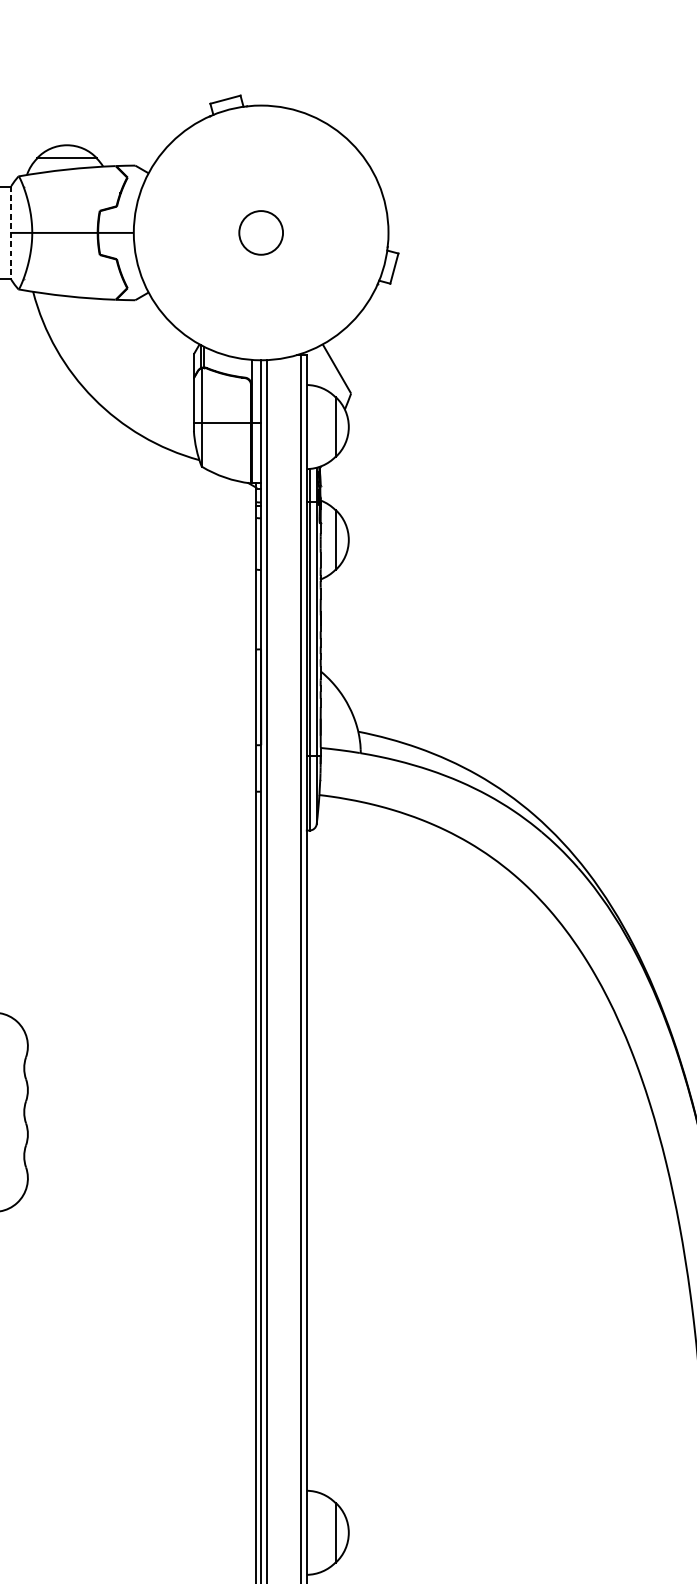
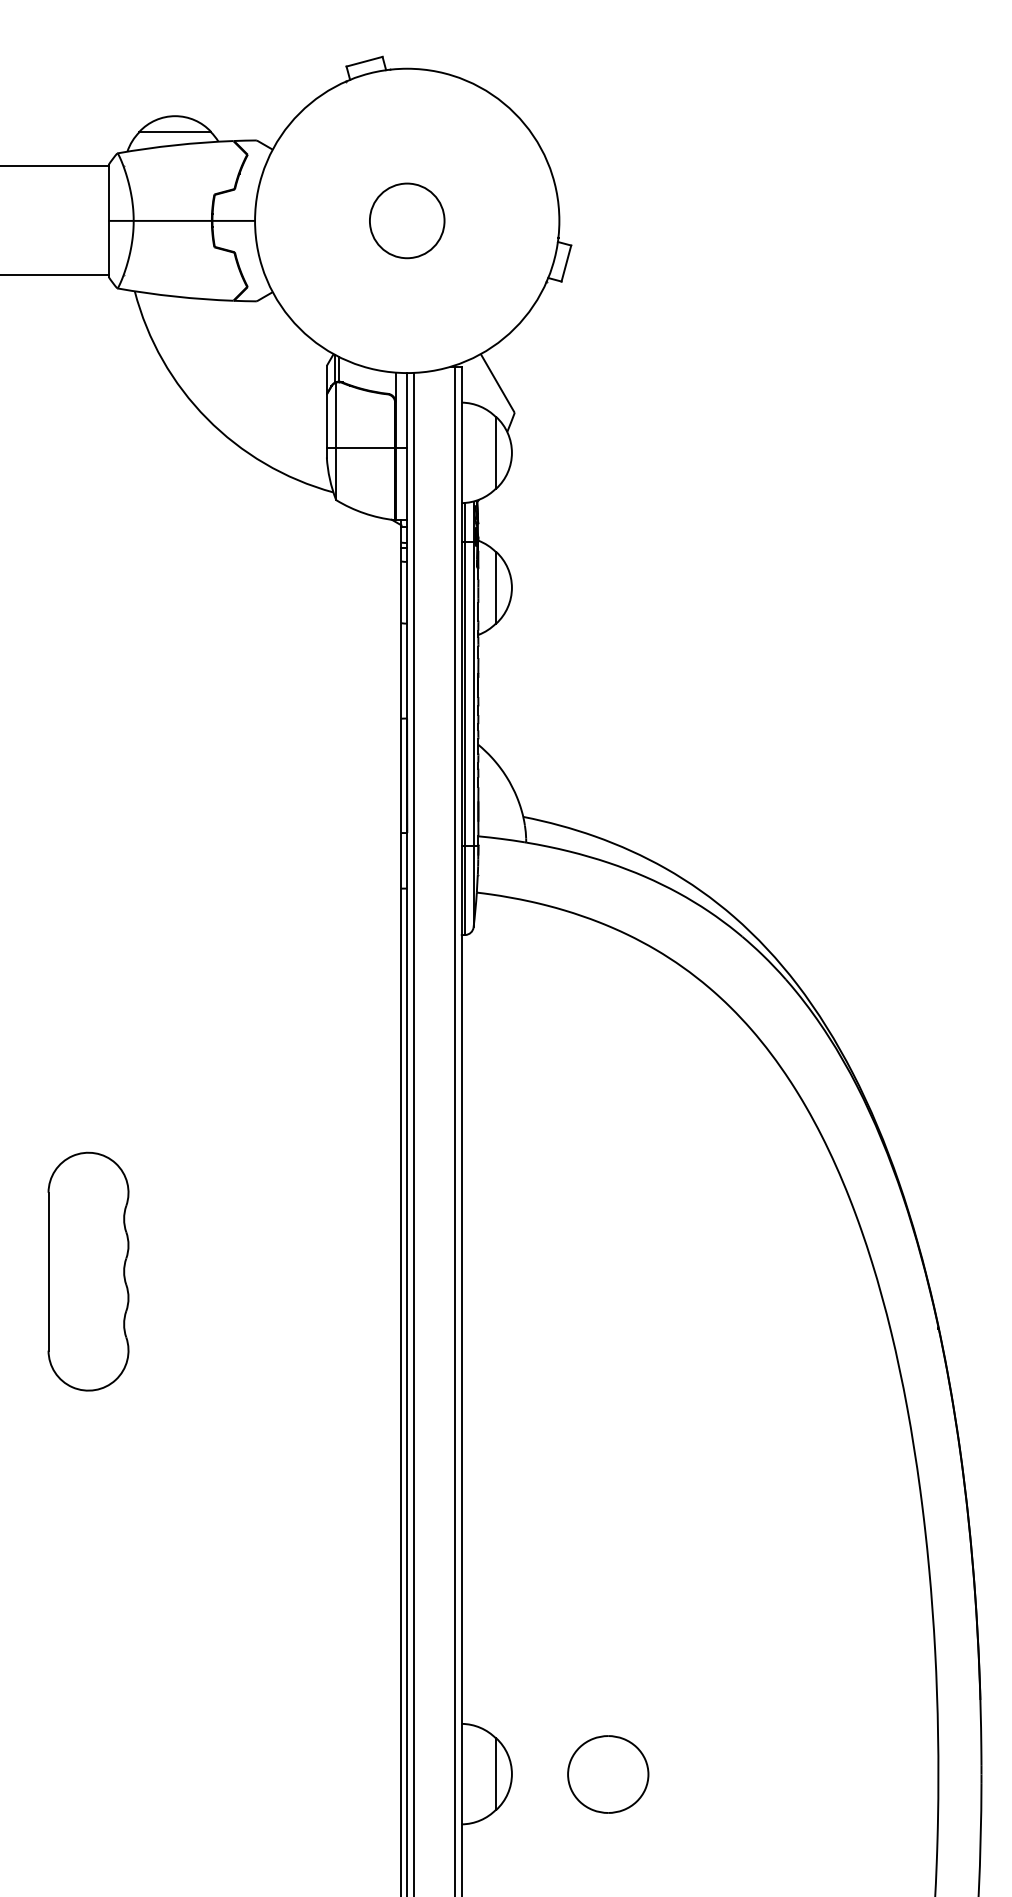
line: (11, 232) -> (108, 220), dashed -> solid
circle: (260, 232) -> (406, 220), size x1.43
part: (429, 1533) -> (608, 1774), added

